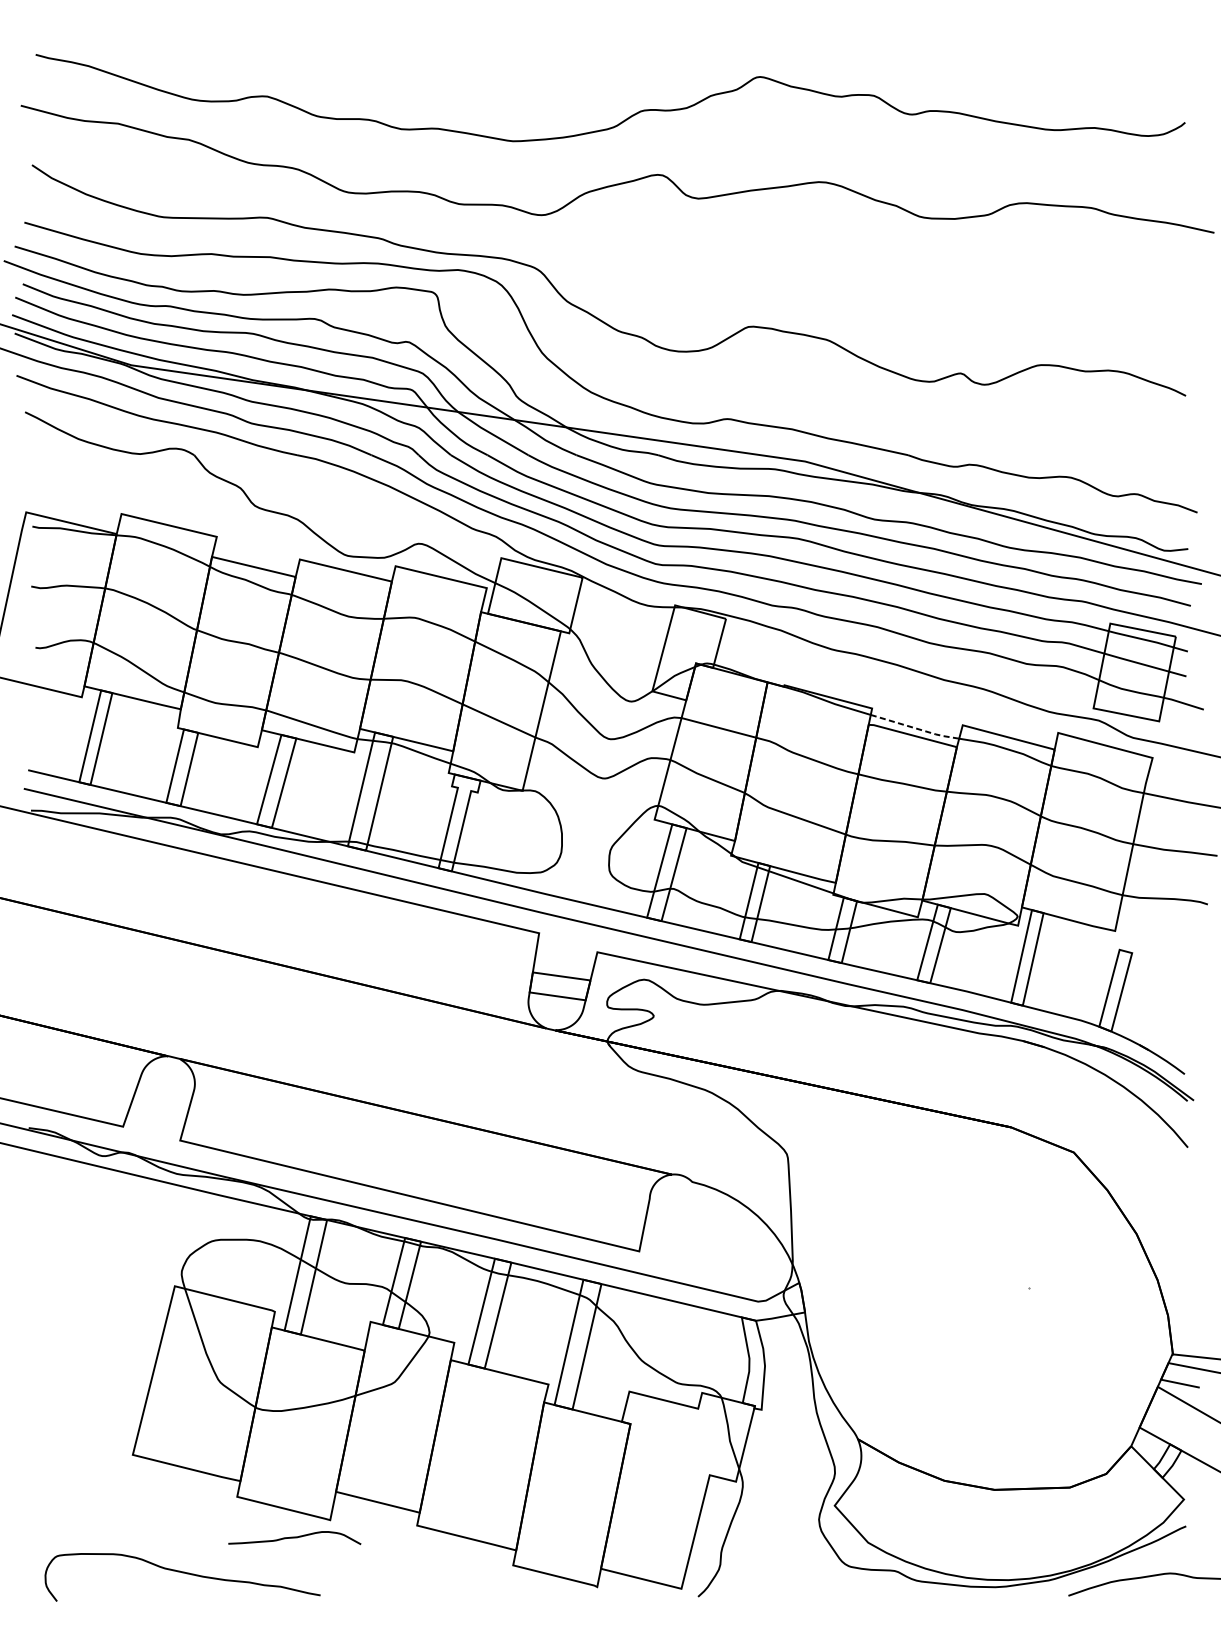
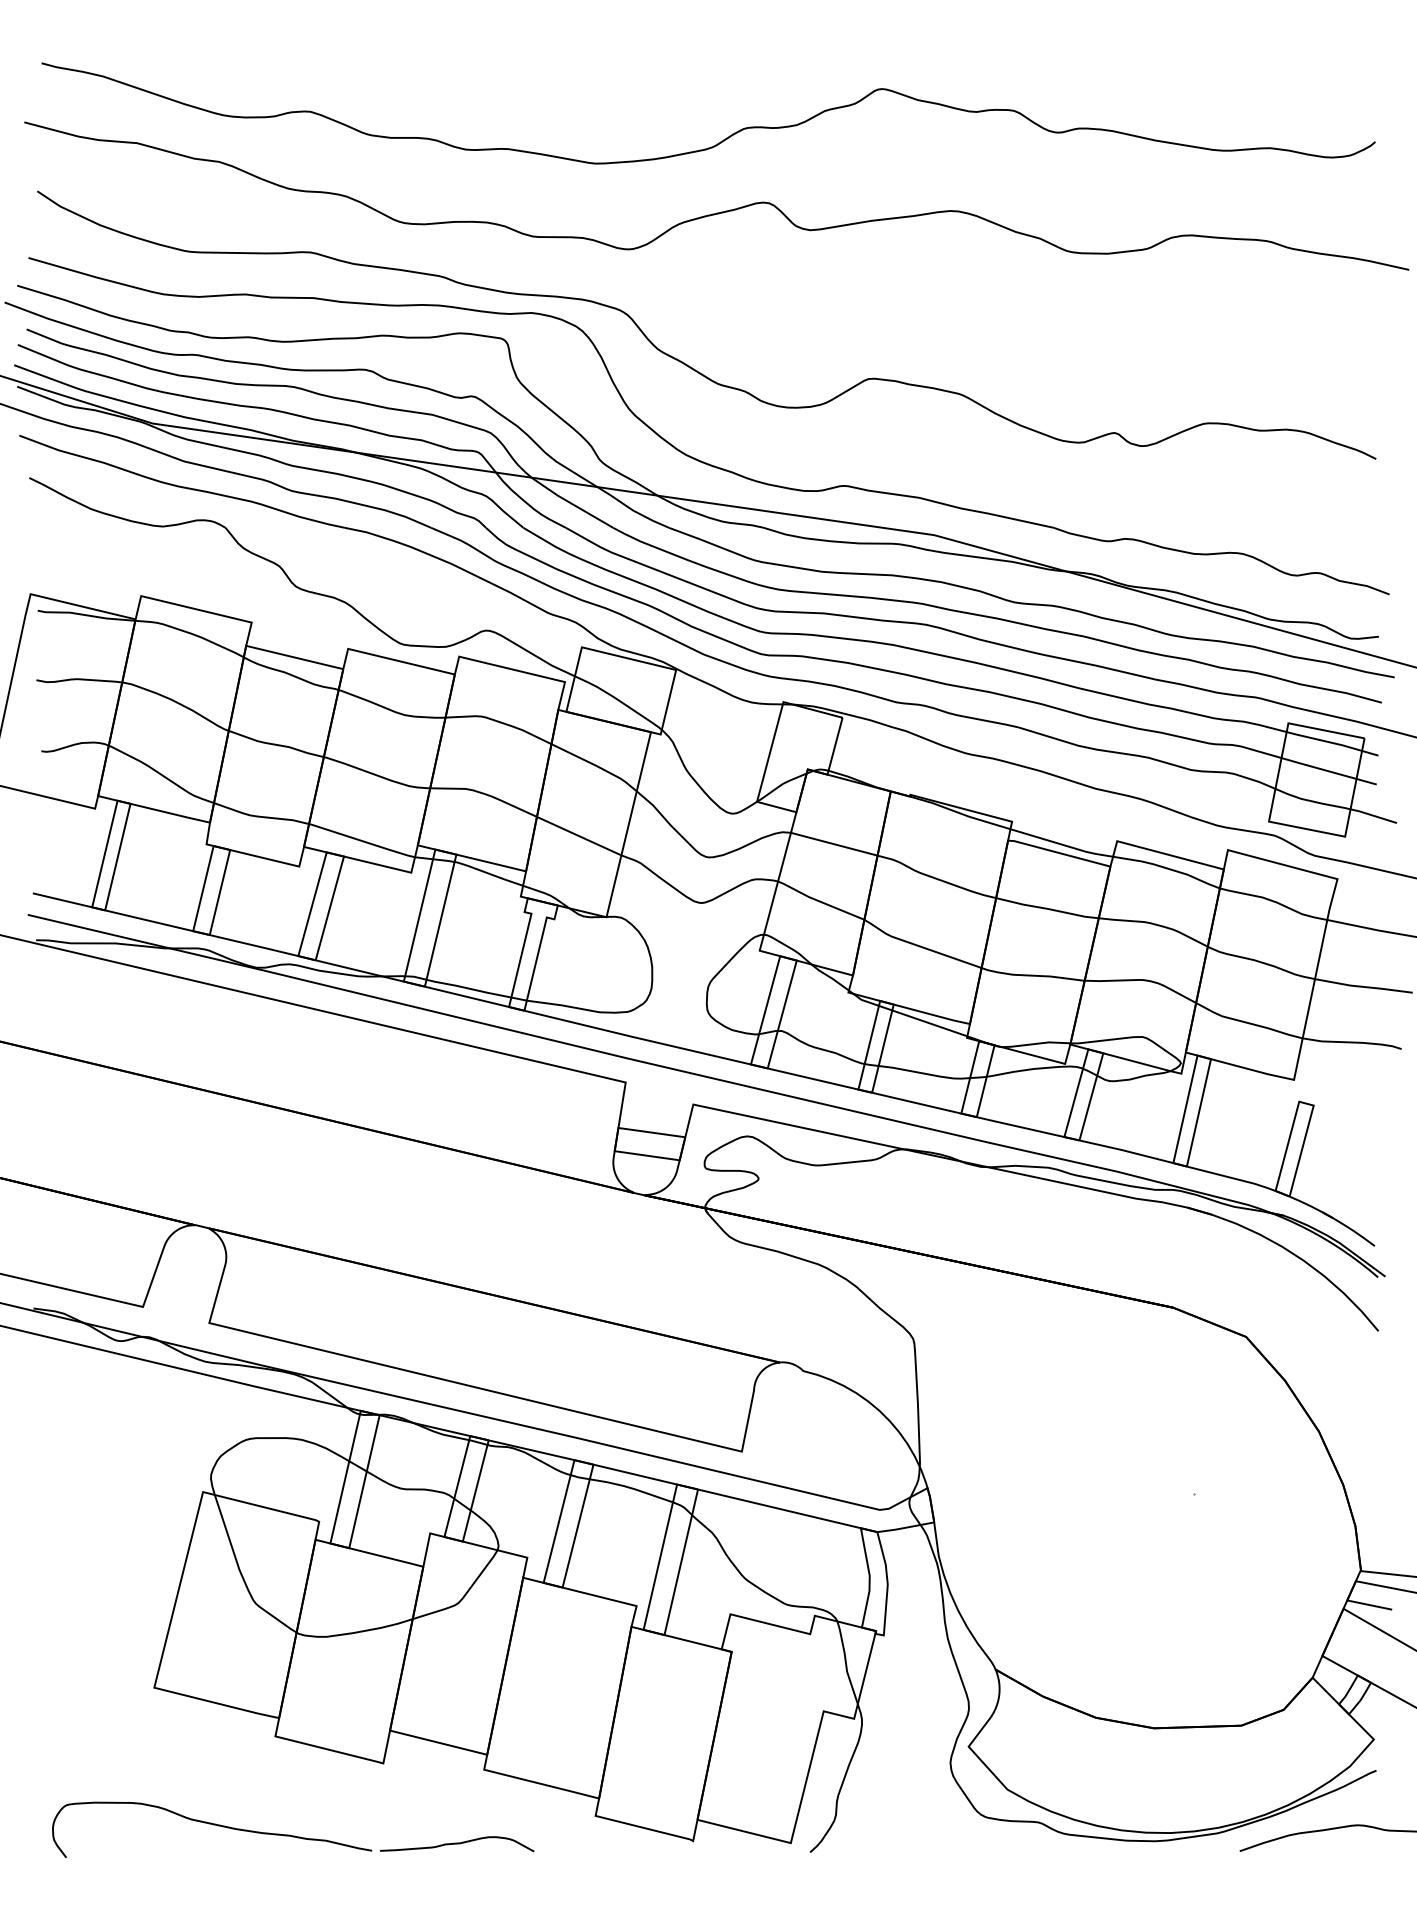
line: (916, 728) -> (1063, 844), dashed -> solid
curve: (295, 1538) -> (457, 1844), moved

